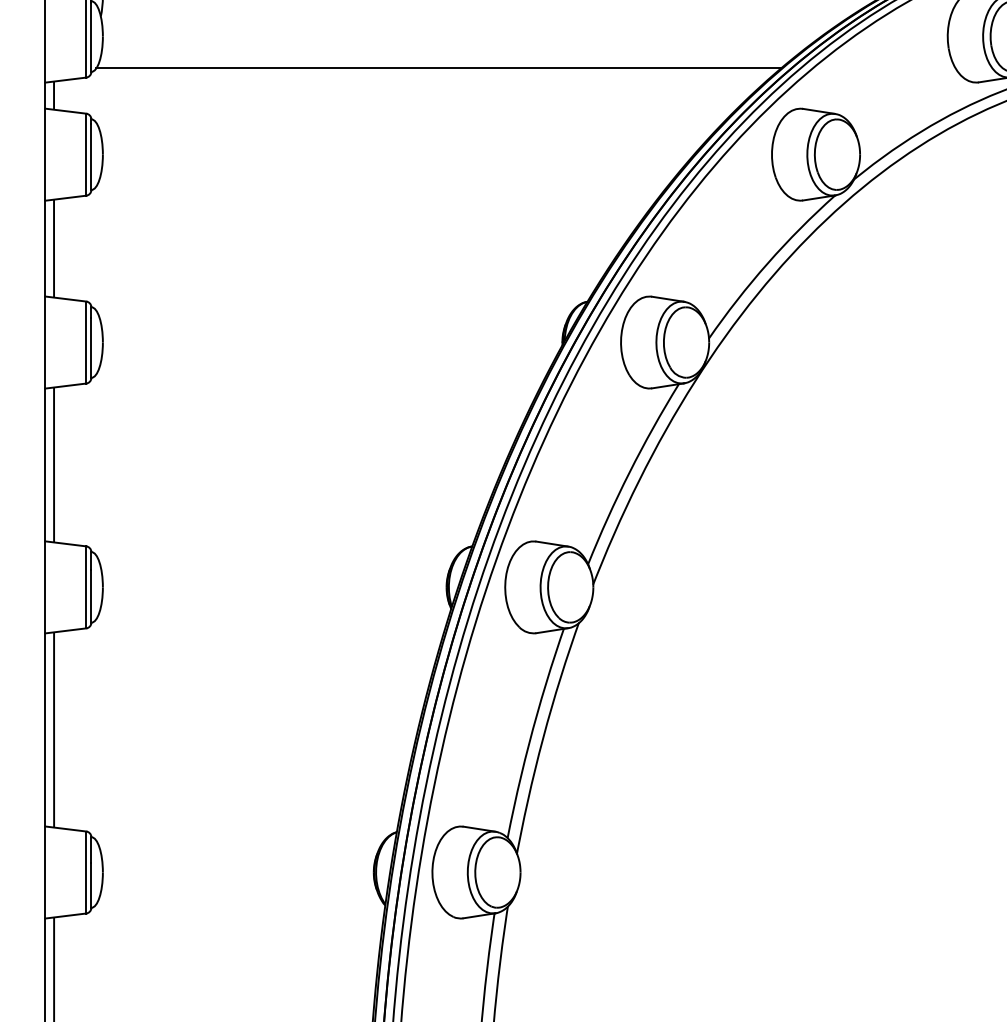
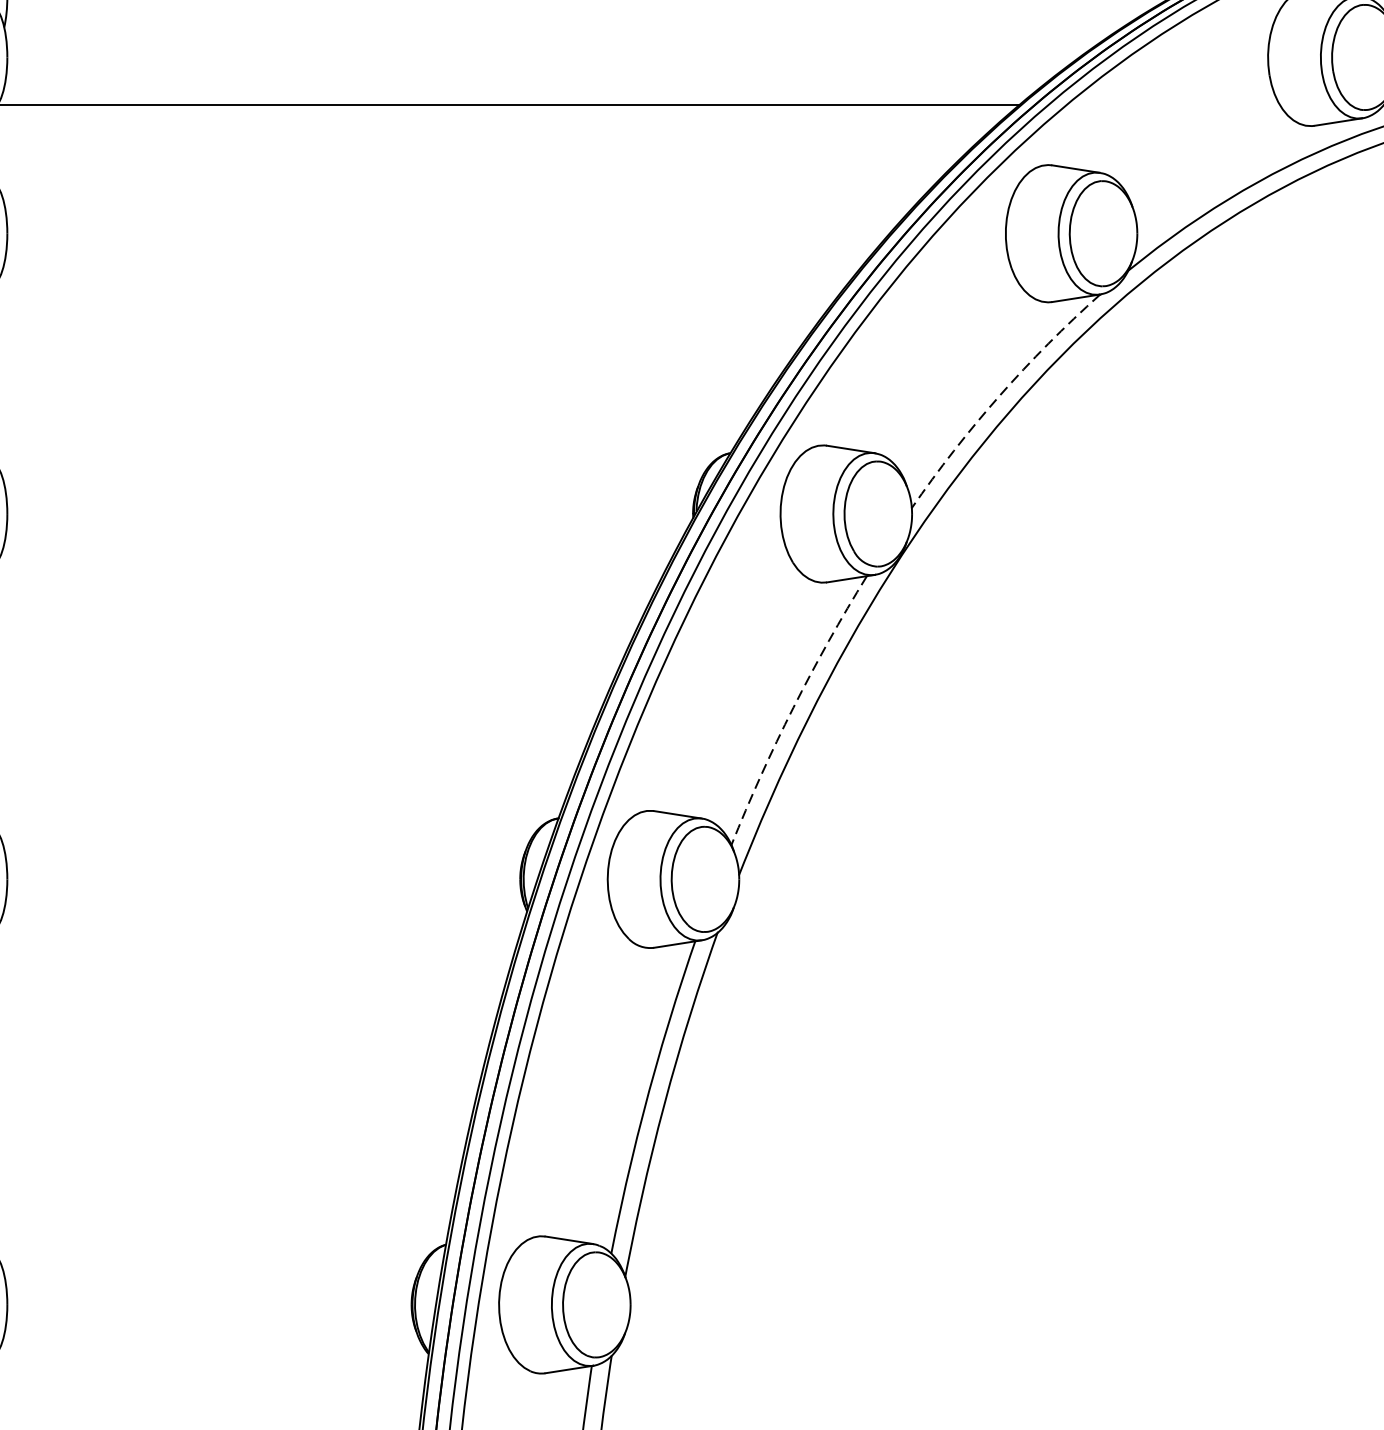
arc: (767, 263) -> (999, 396), solid -> dashed
arc: (629, 472) -> (793, 707), solid -> dashed

